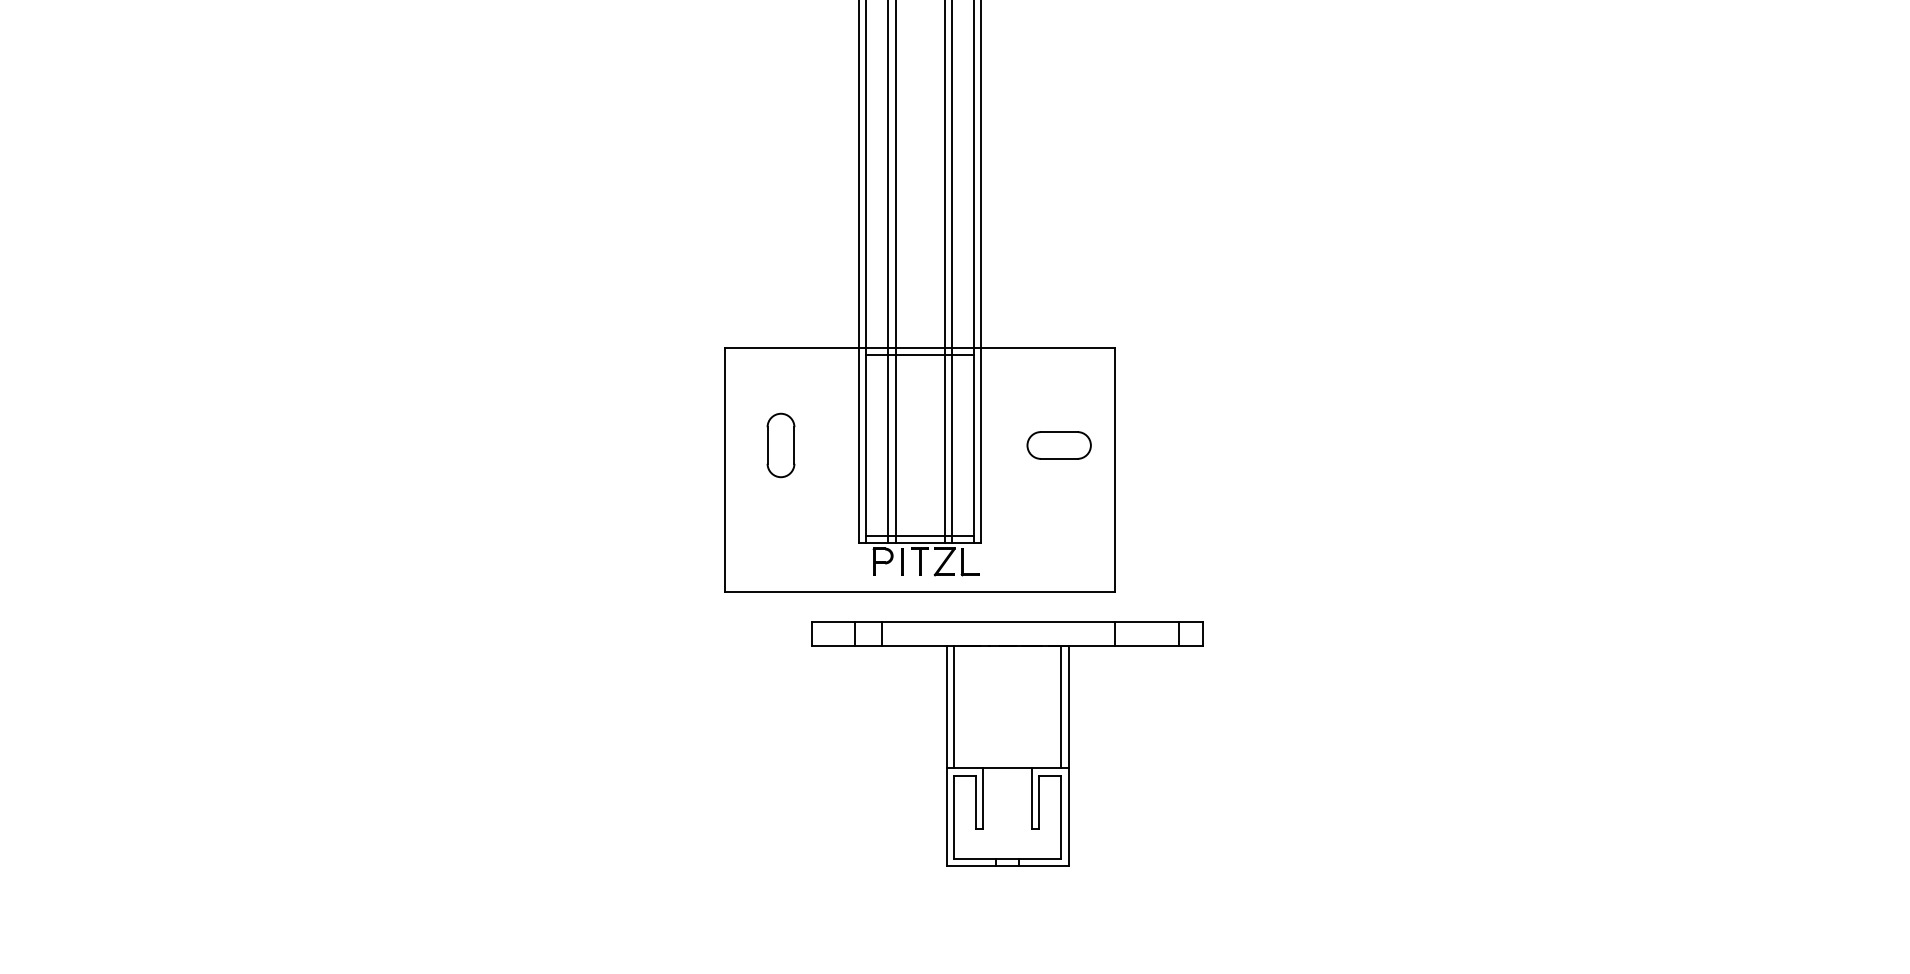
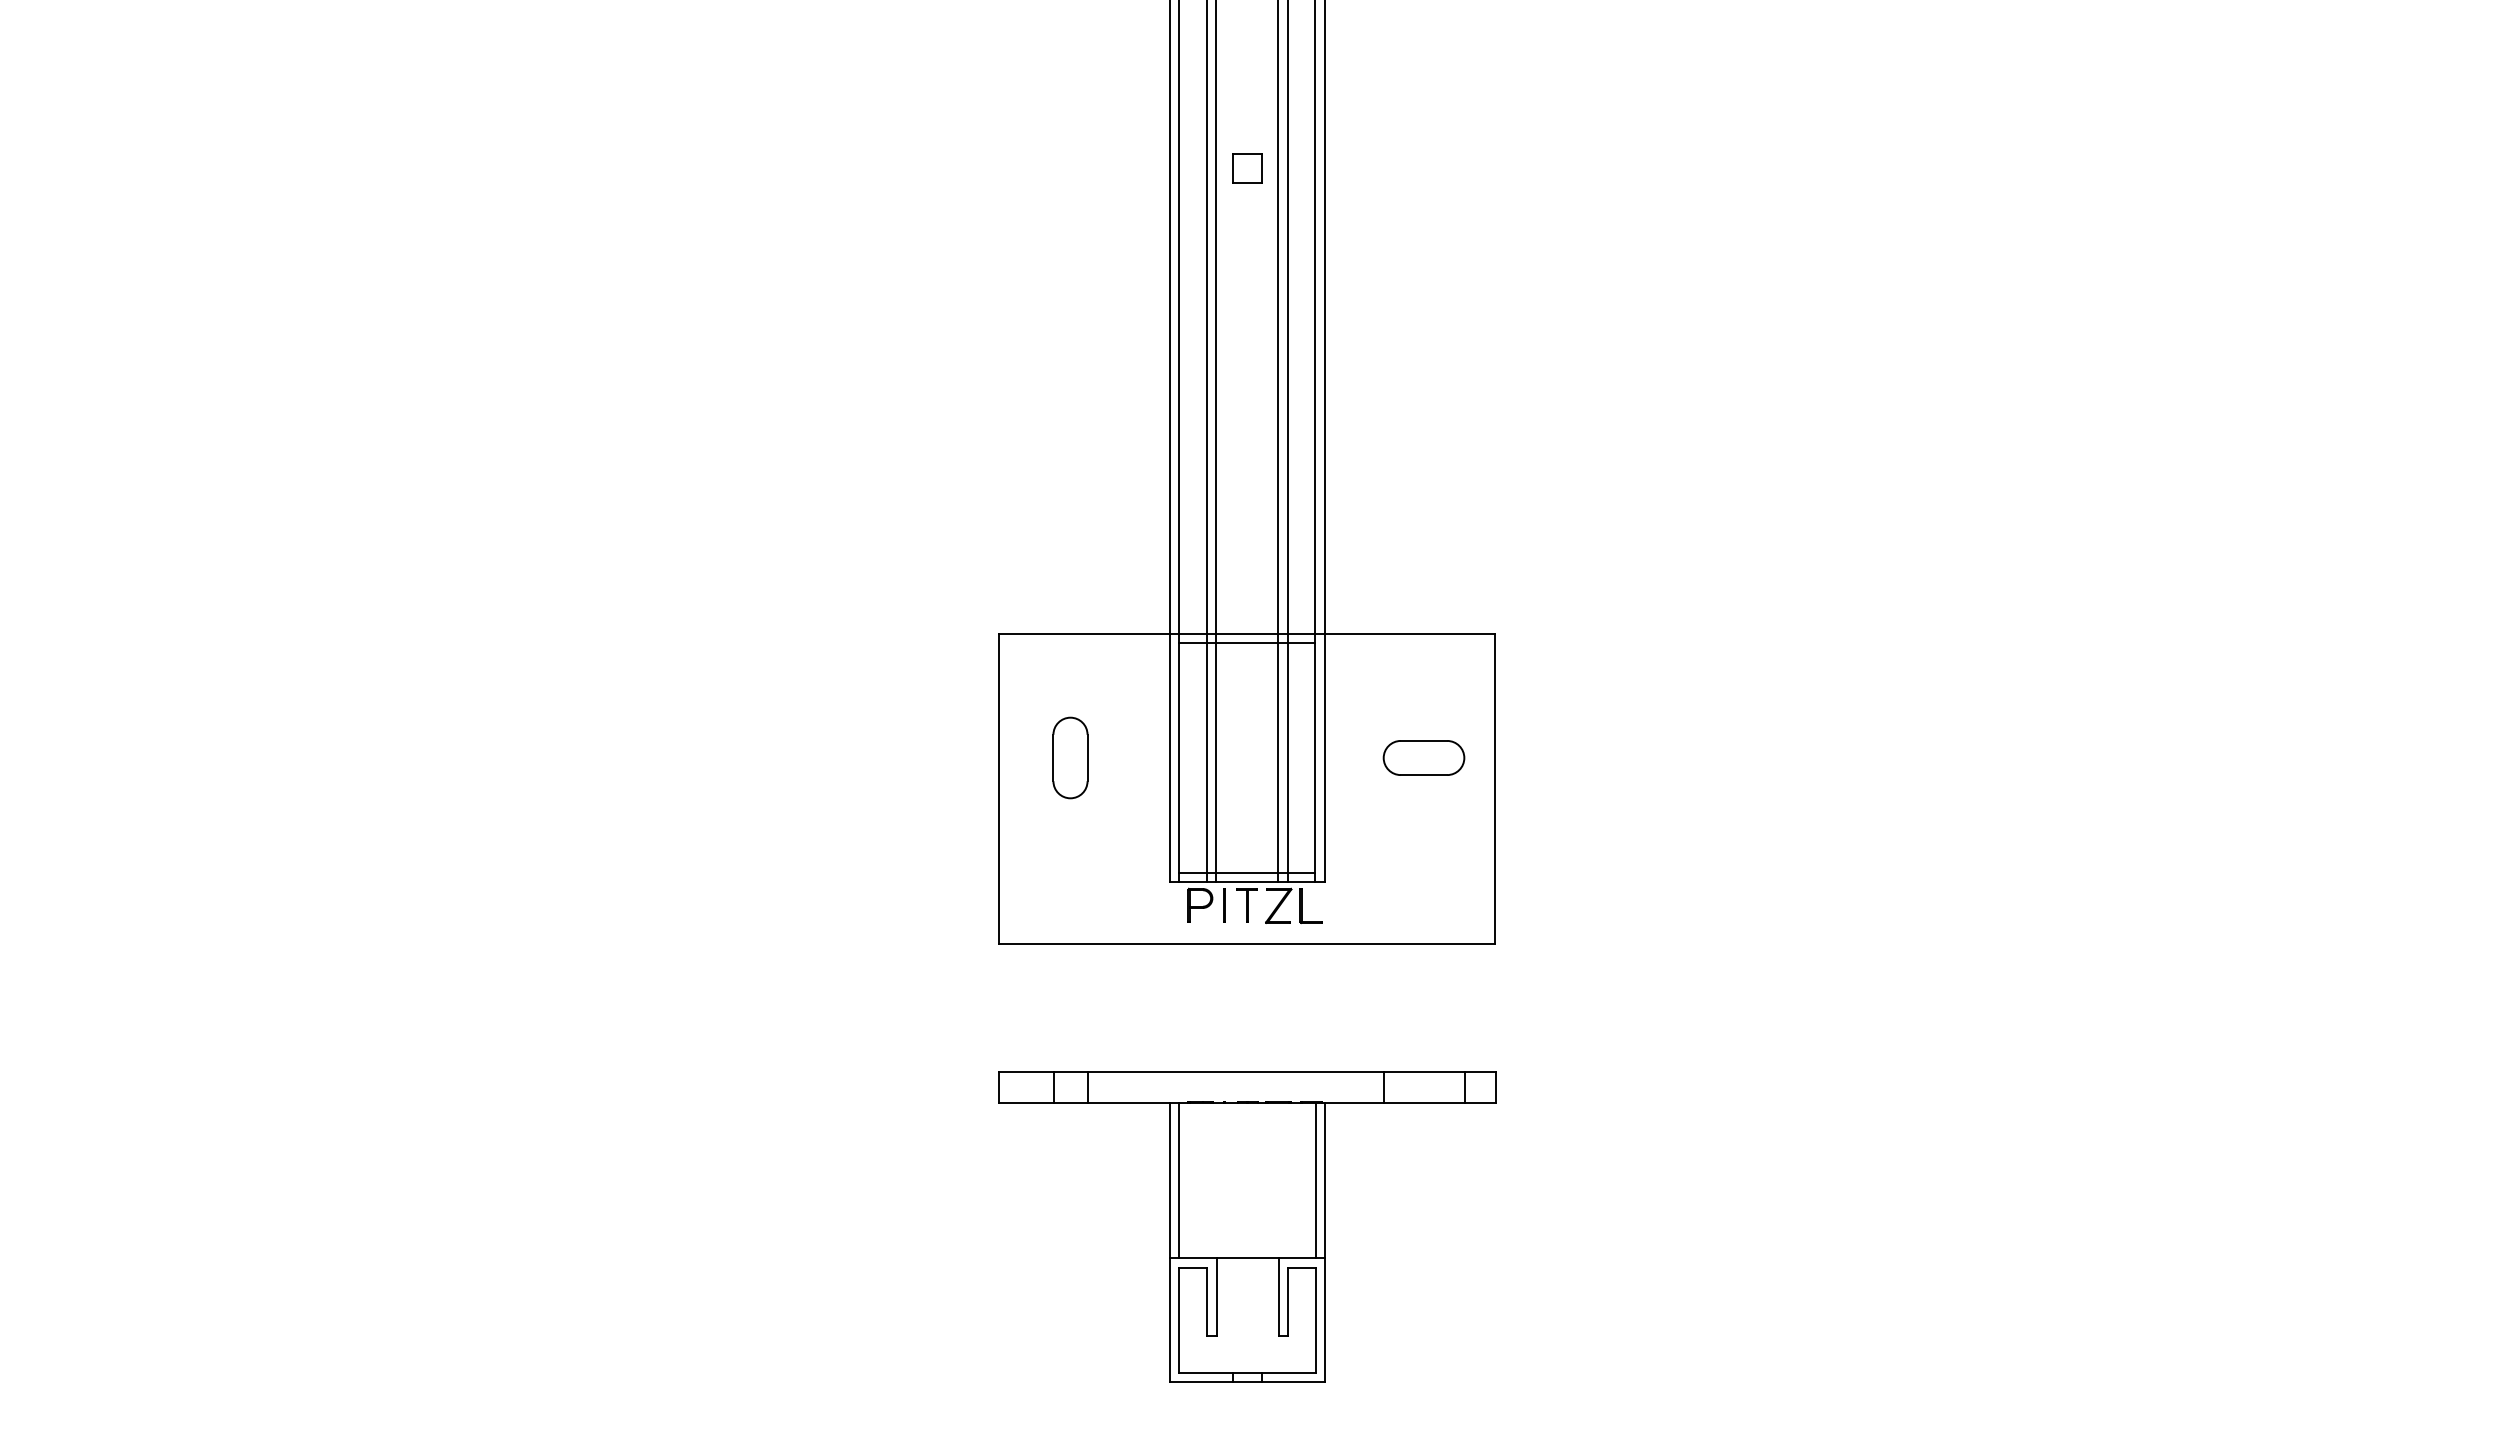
part: (1007, 743) -> (1247, 1226), moved

